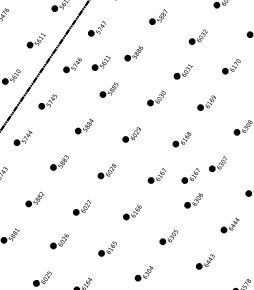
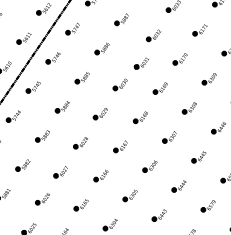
part: (100, 63) -> (75, 56), removed
part: (190, 175) -> (147, 146), removed

